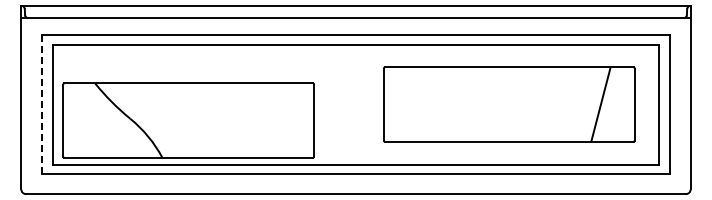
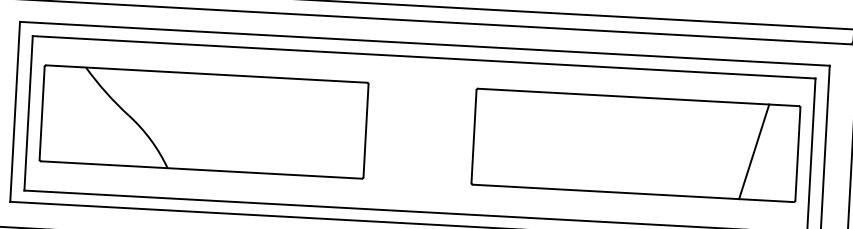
line: (42, 104) -> (15, 111), dashed -> solid
part: (509, 104) -> (636, 145), moved
part: (188, 120) -> (203, 121), moved

